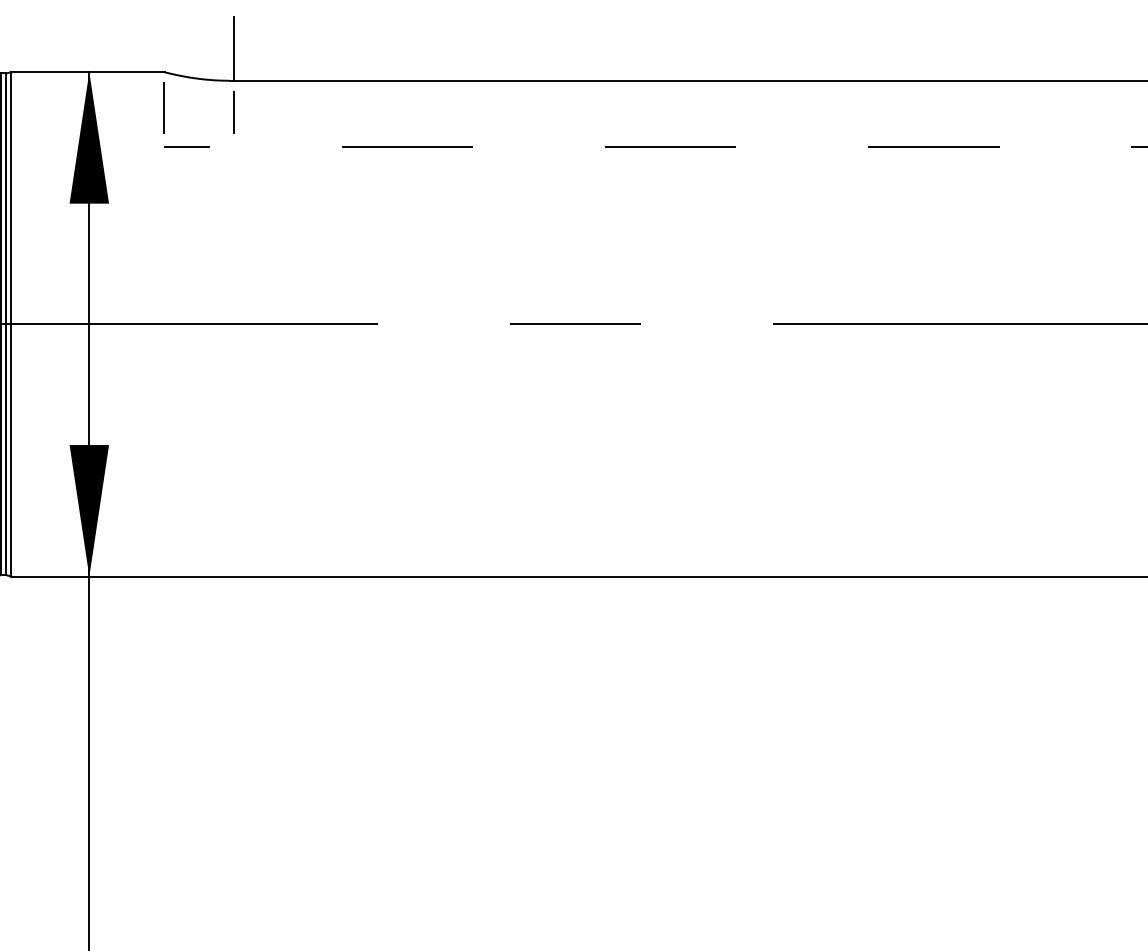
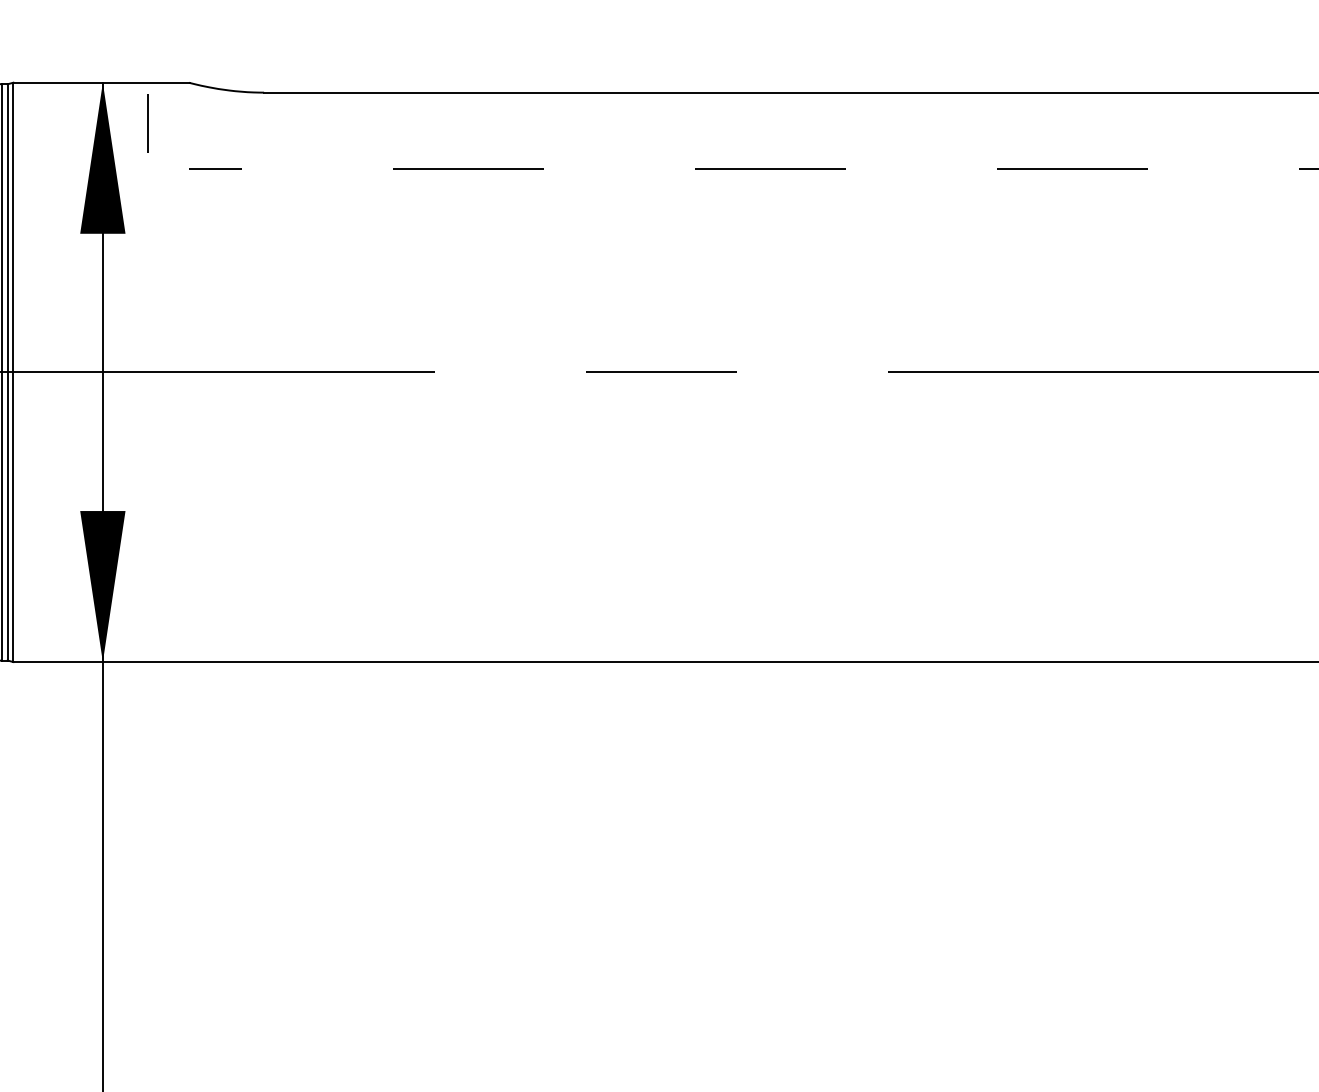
line: (234, 48) -> (269, 55), removed
line: (163, 107) -> (147, 123), moved
line: (234, 111) -> (269, 128), removed

